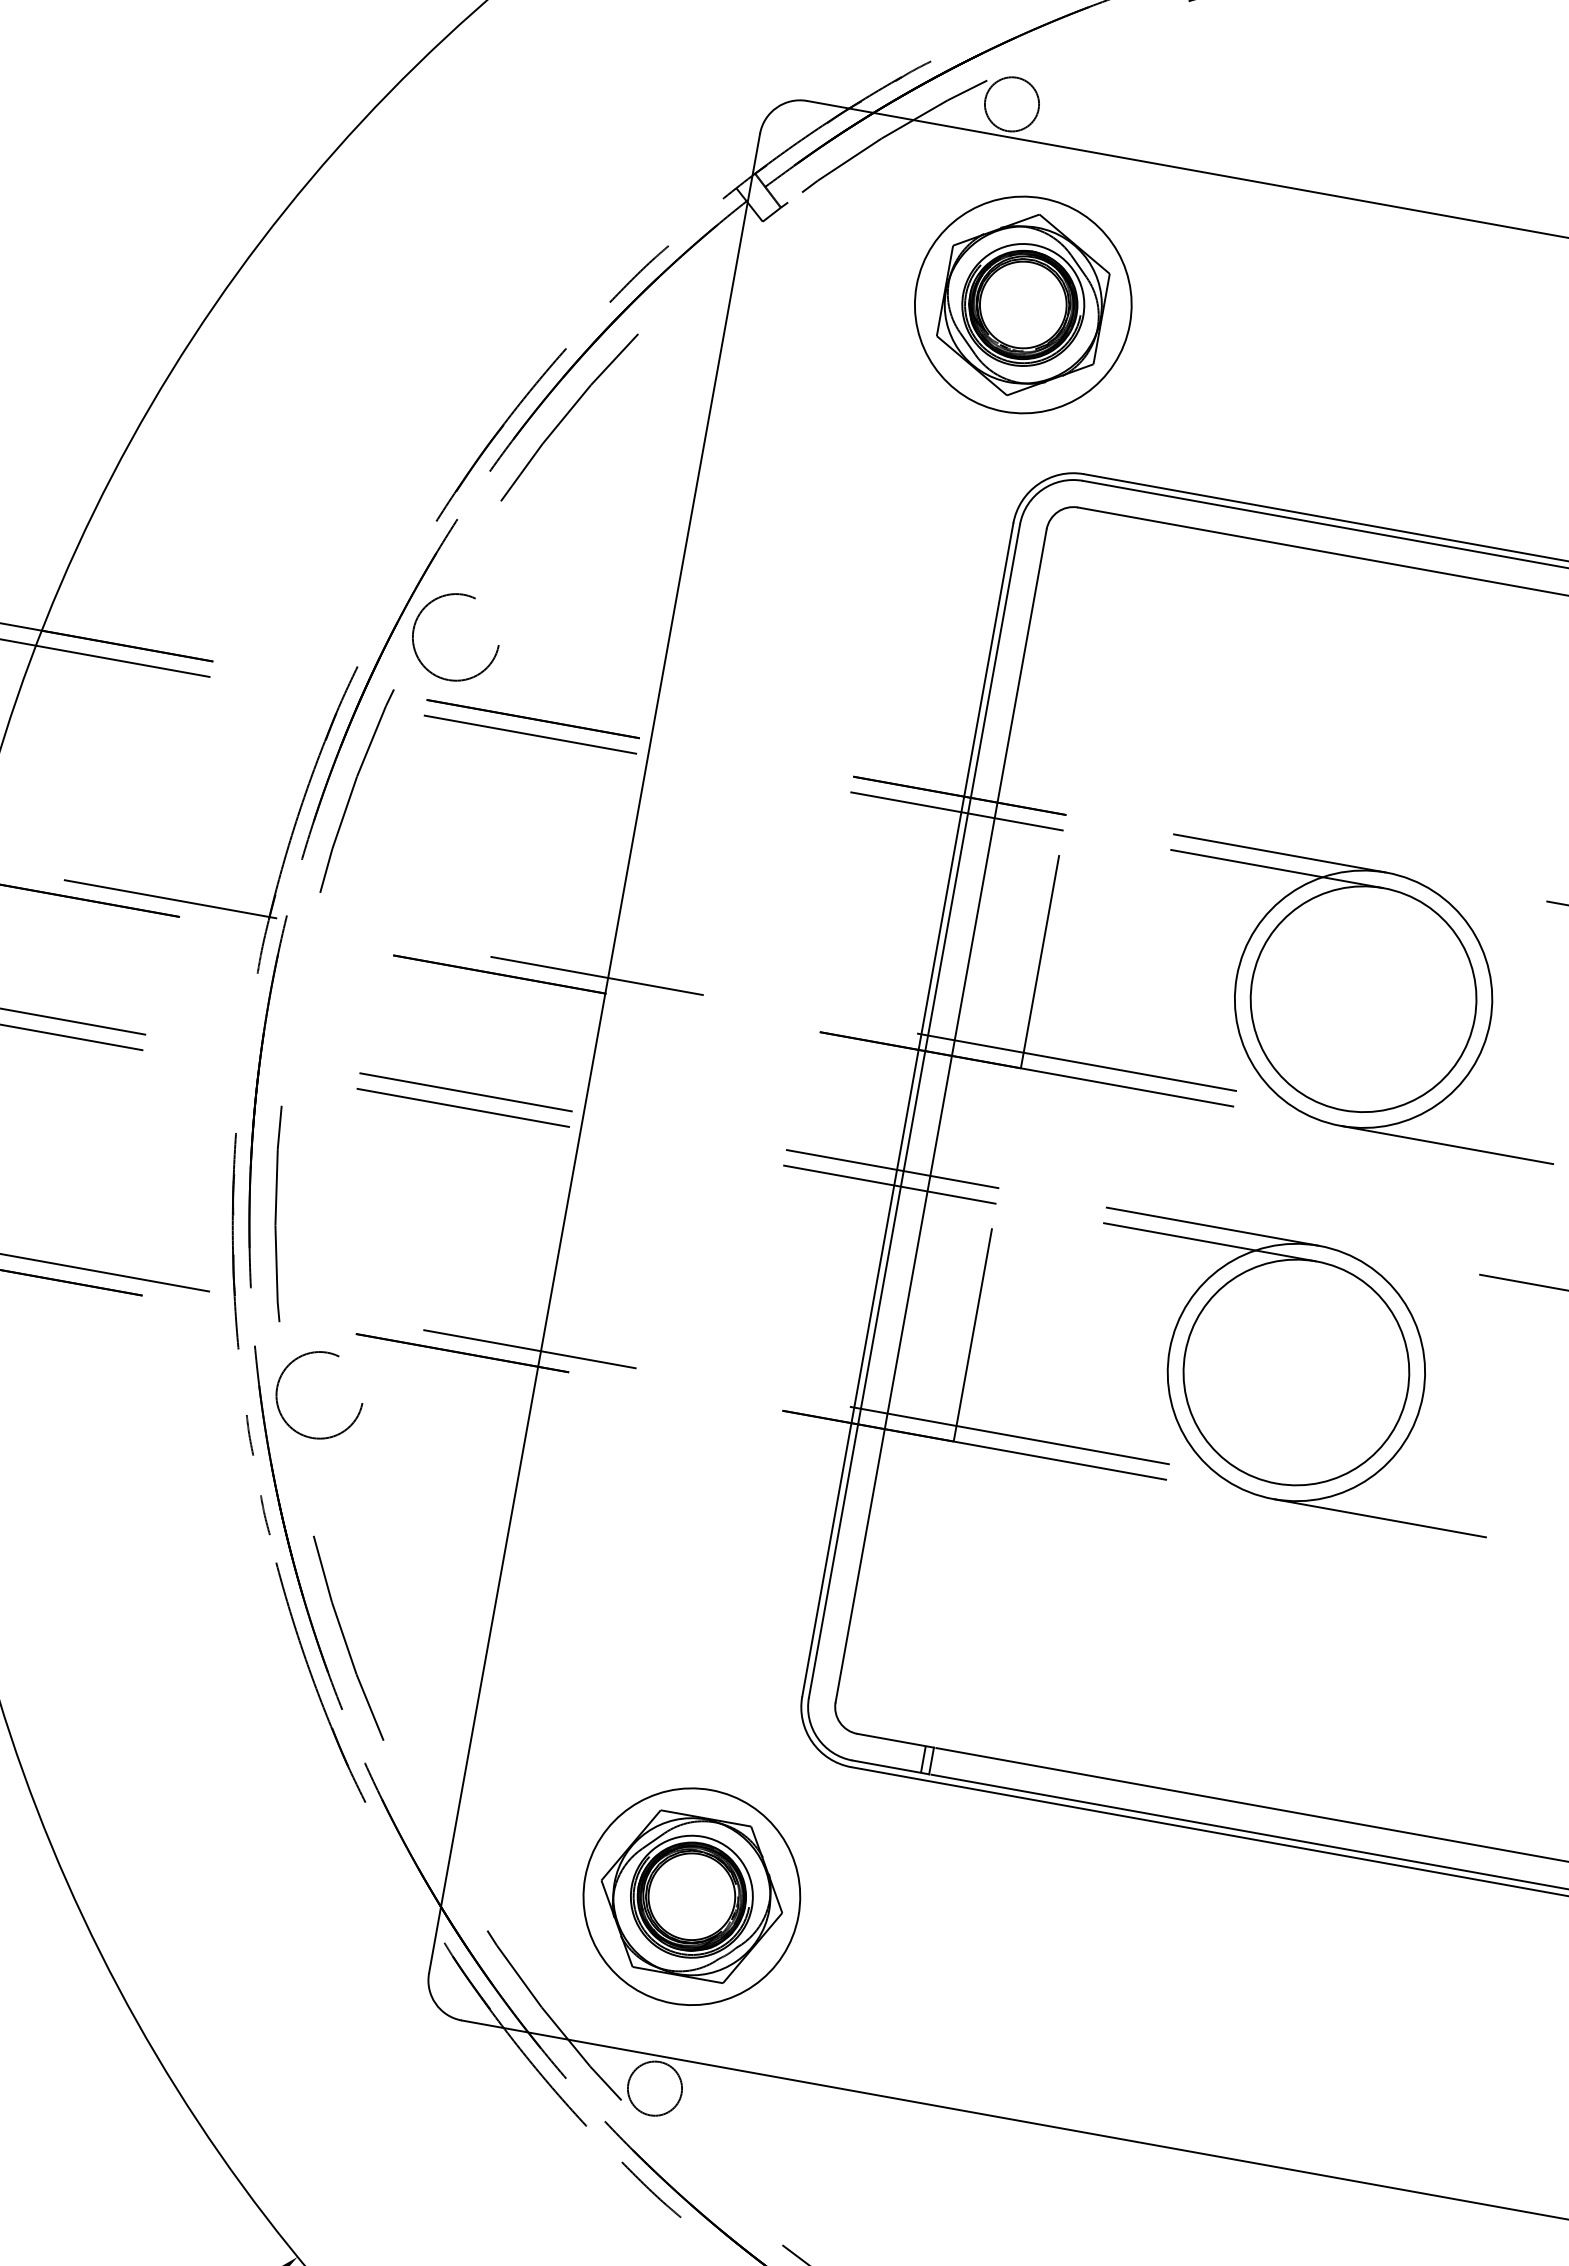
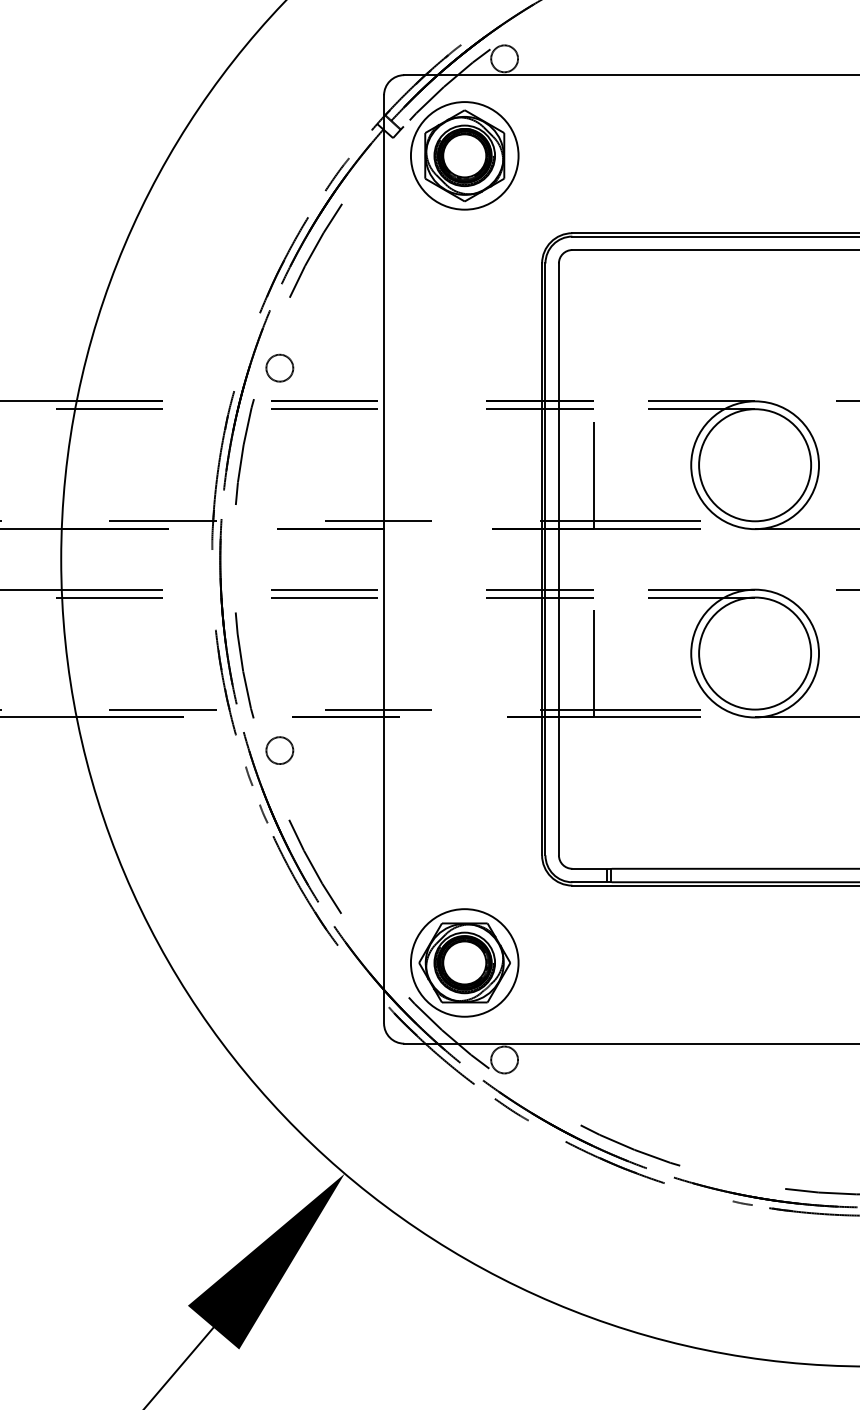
part: (1022, 304) -> (464, 155), moved
circle: (455, 635) -> (279, 367), size x0.62
circle: (319, 1394) -> (279, 750), size x0.62
part: (691, 1895) -> (464, 962), moved

